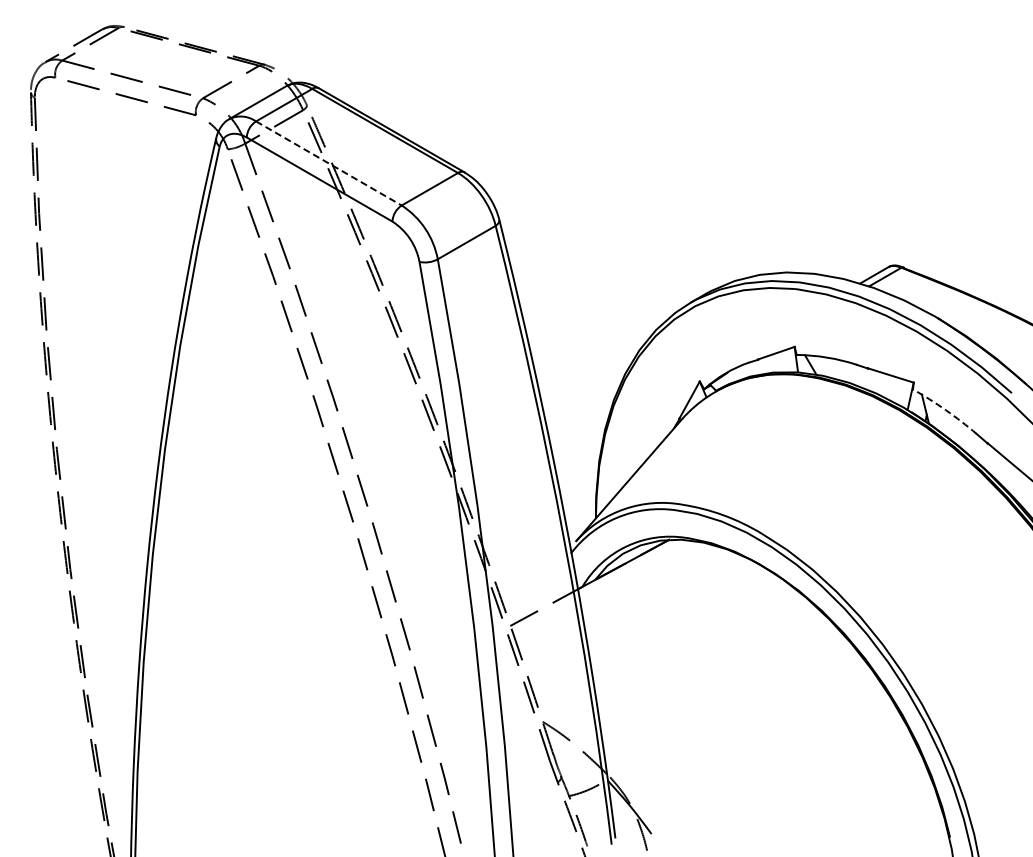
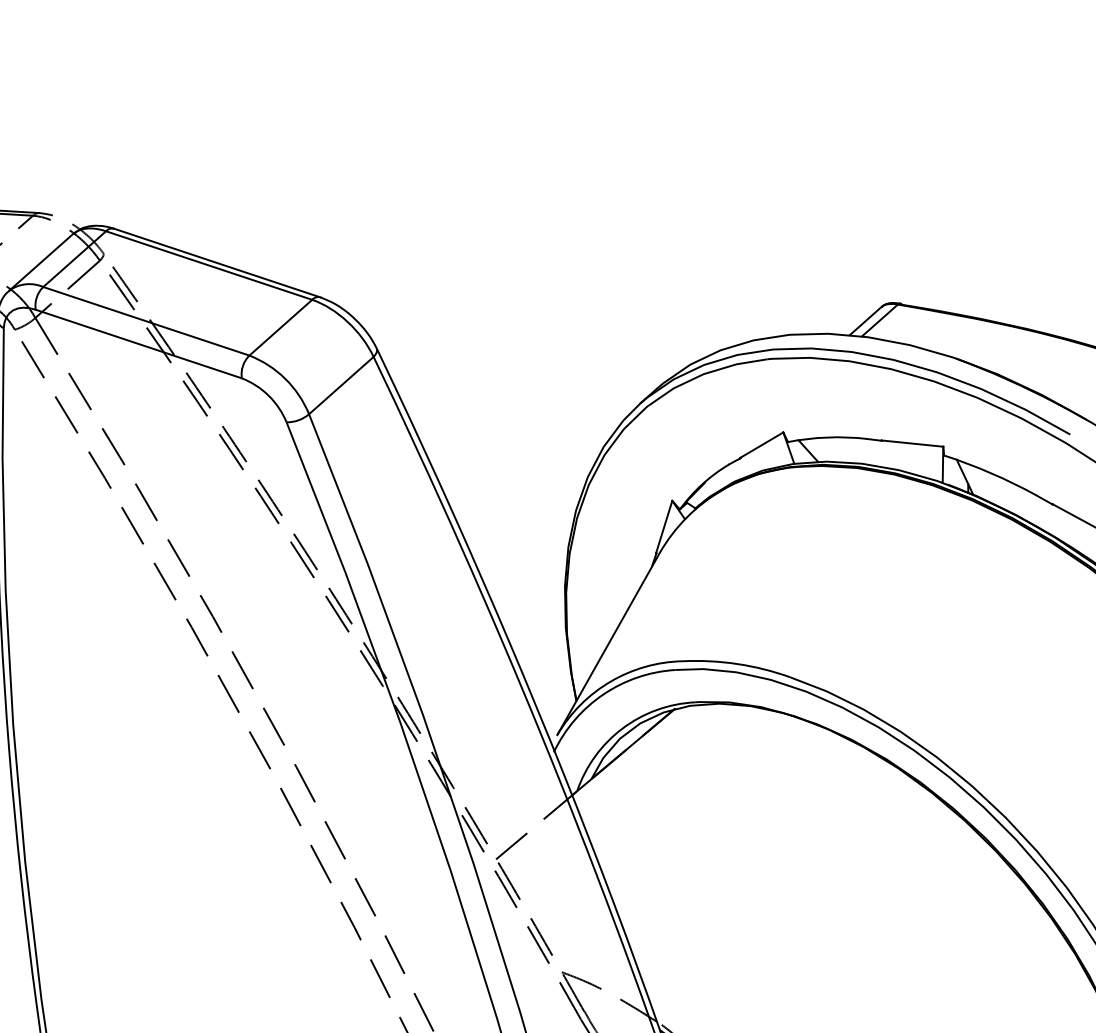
line: (329, 163) -> (147, 321), dashed -> solid
arc: (945, 410) -> (990, 473), dashed -> solid

